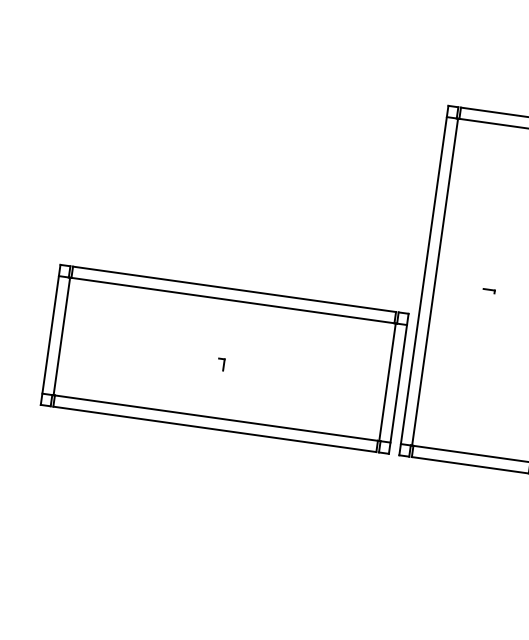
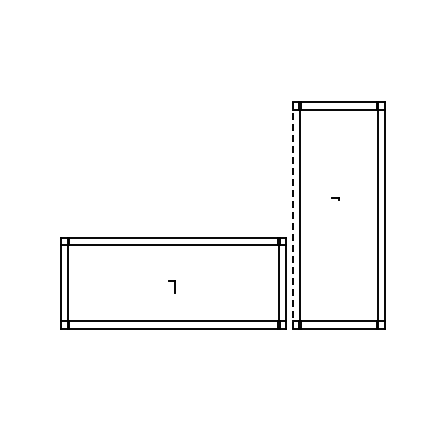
line: (424, 280) -> (293, 215), solid -> dashed
part: (489, 289) -> (335, 198), moved
part: (220, 363) -> (171, 286), size x1.6

